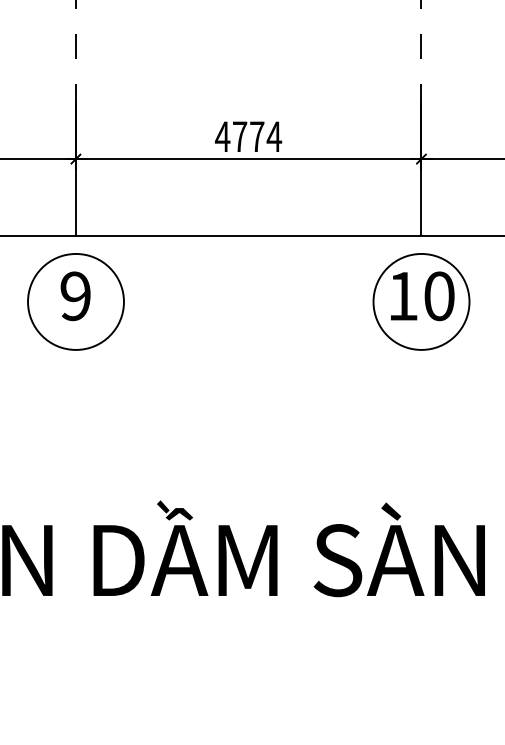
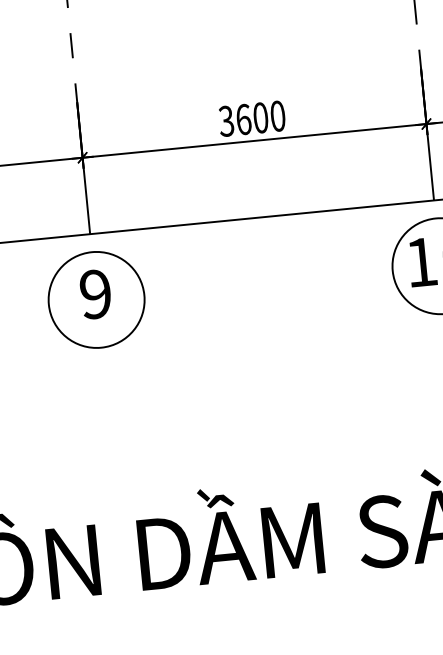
text: (248, 136) -> (252, 118), 4774 -> 3600

